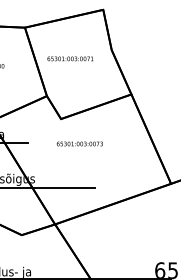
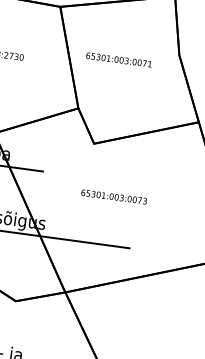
text: (79, 143) -> (113, 196), moved

